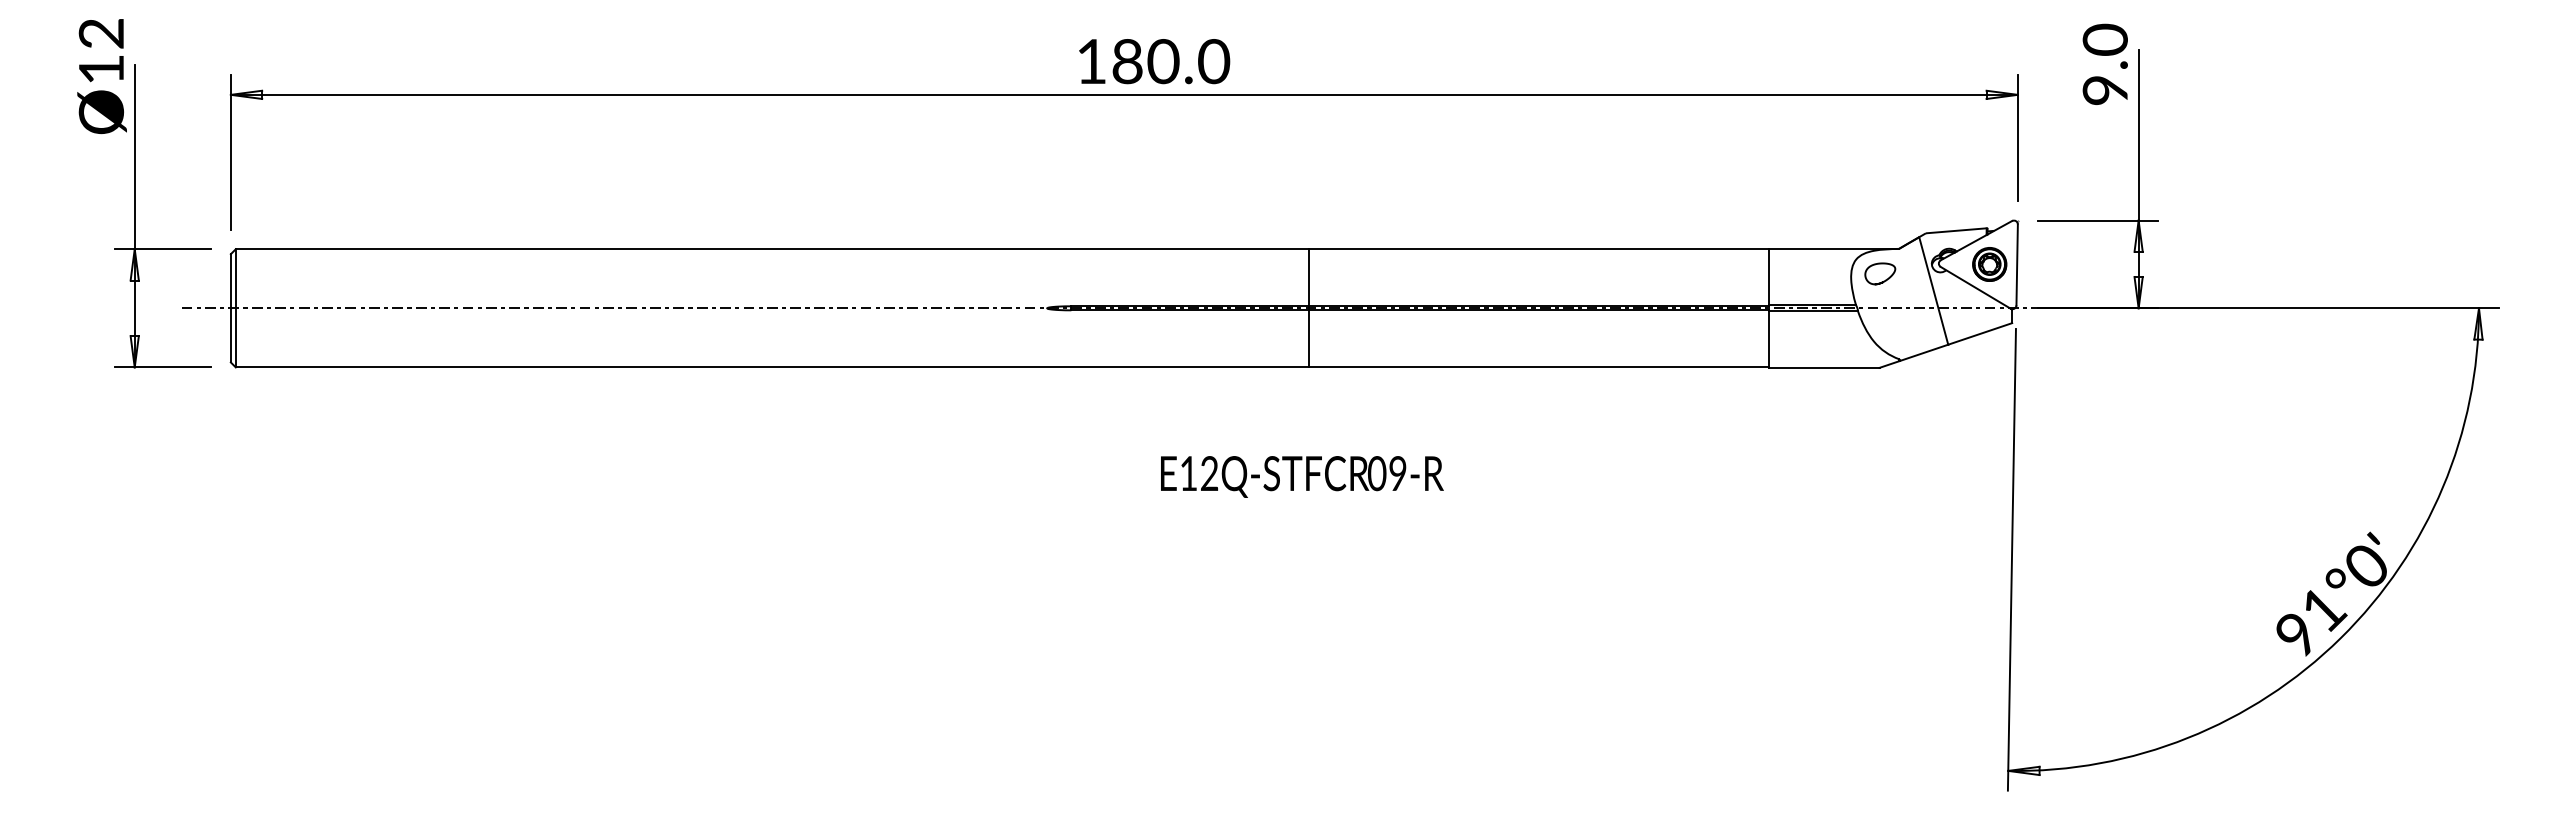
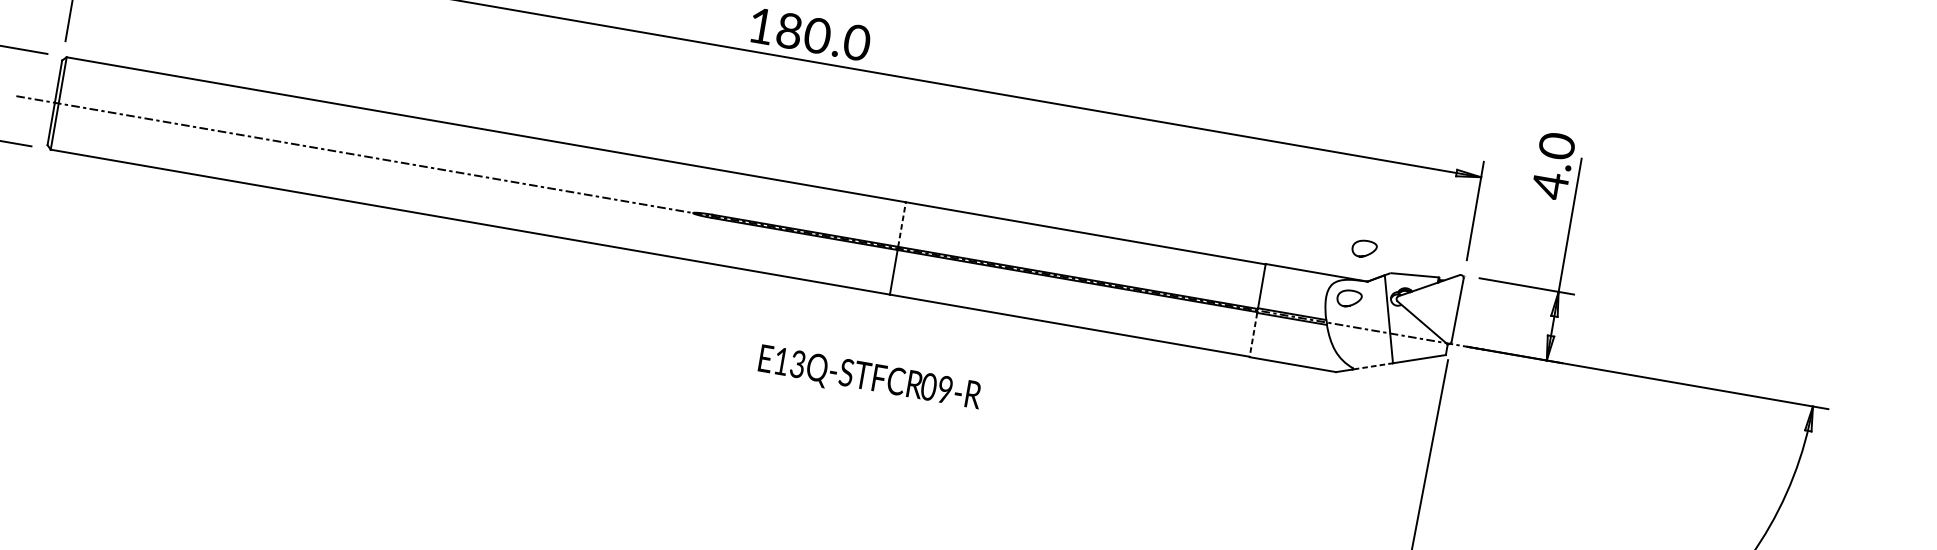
text: (2104, 90) -> (1549, 185), 9.0 -> 4.0
curve: (1891, 215) -> (1366, 254), added
part: (1989, 264) -> (1436, 306), removed
line: (1308, 277) -> (901, 224), solid -> dashed
line: (1768, 340) -> (1252, 335), solid -> dashed
line: (1924, 352) -> (1373, 366), solid -> dashed
text: (1209, 474) -> (797, 364), E12Q-STFCR -> E13Q-STFCR

